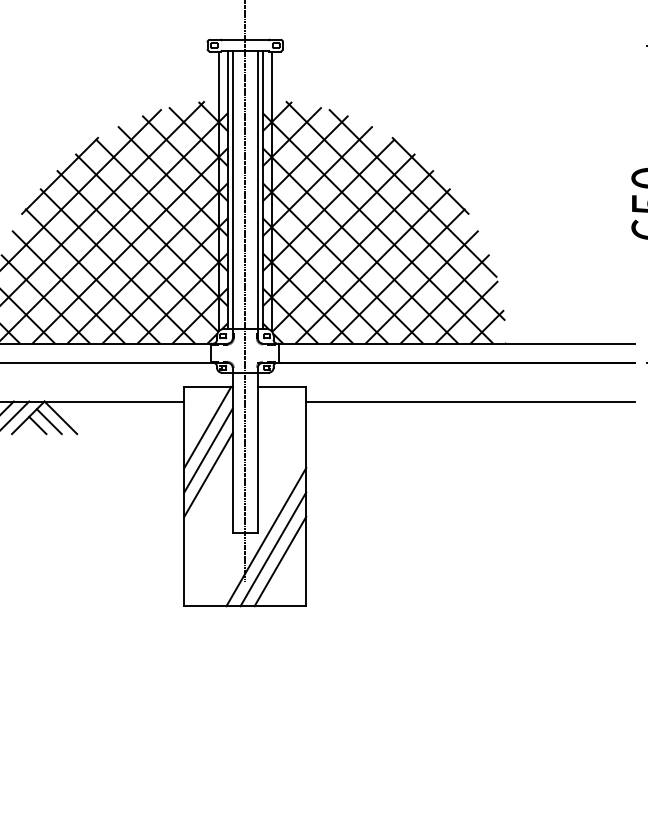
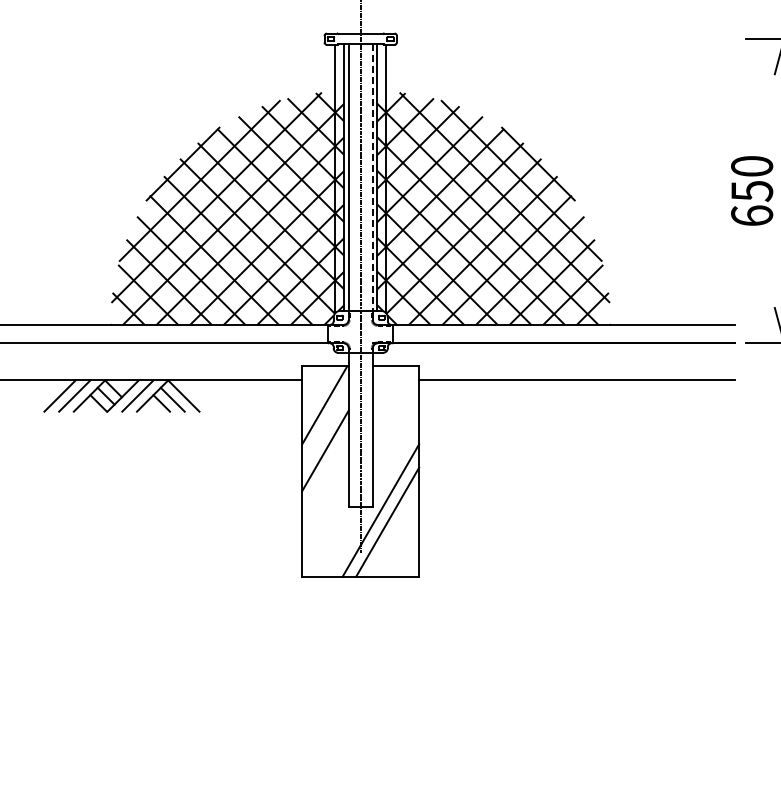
line: (257, 190) -> (372, 178), solid -> dashed
line: (208, 449) -> (325, 426), removed
line: (280, 561) -> (394, 533), removed

